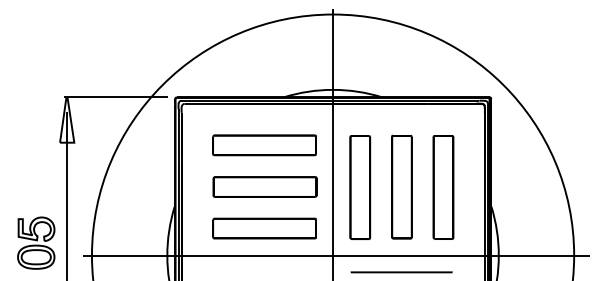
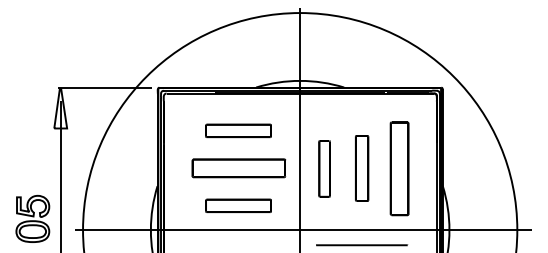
part: (264, 144) -> (238, 130), size x0.7
part: (360, 187) -> (324, 168), size x0.6
part: (401, 187) -> (361, 168), size x0.7
part: (264, 228) -> (238, 205), size x0.7

